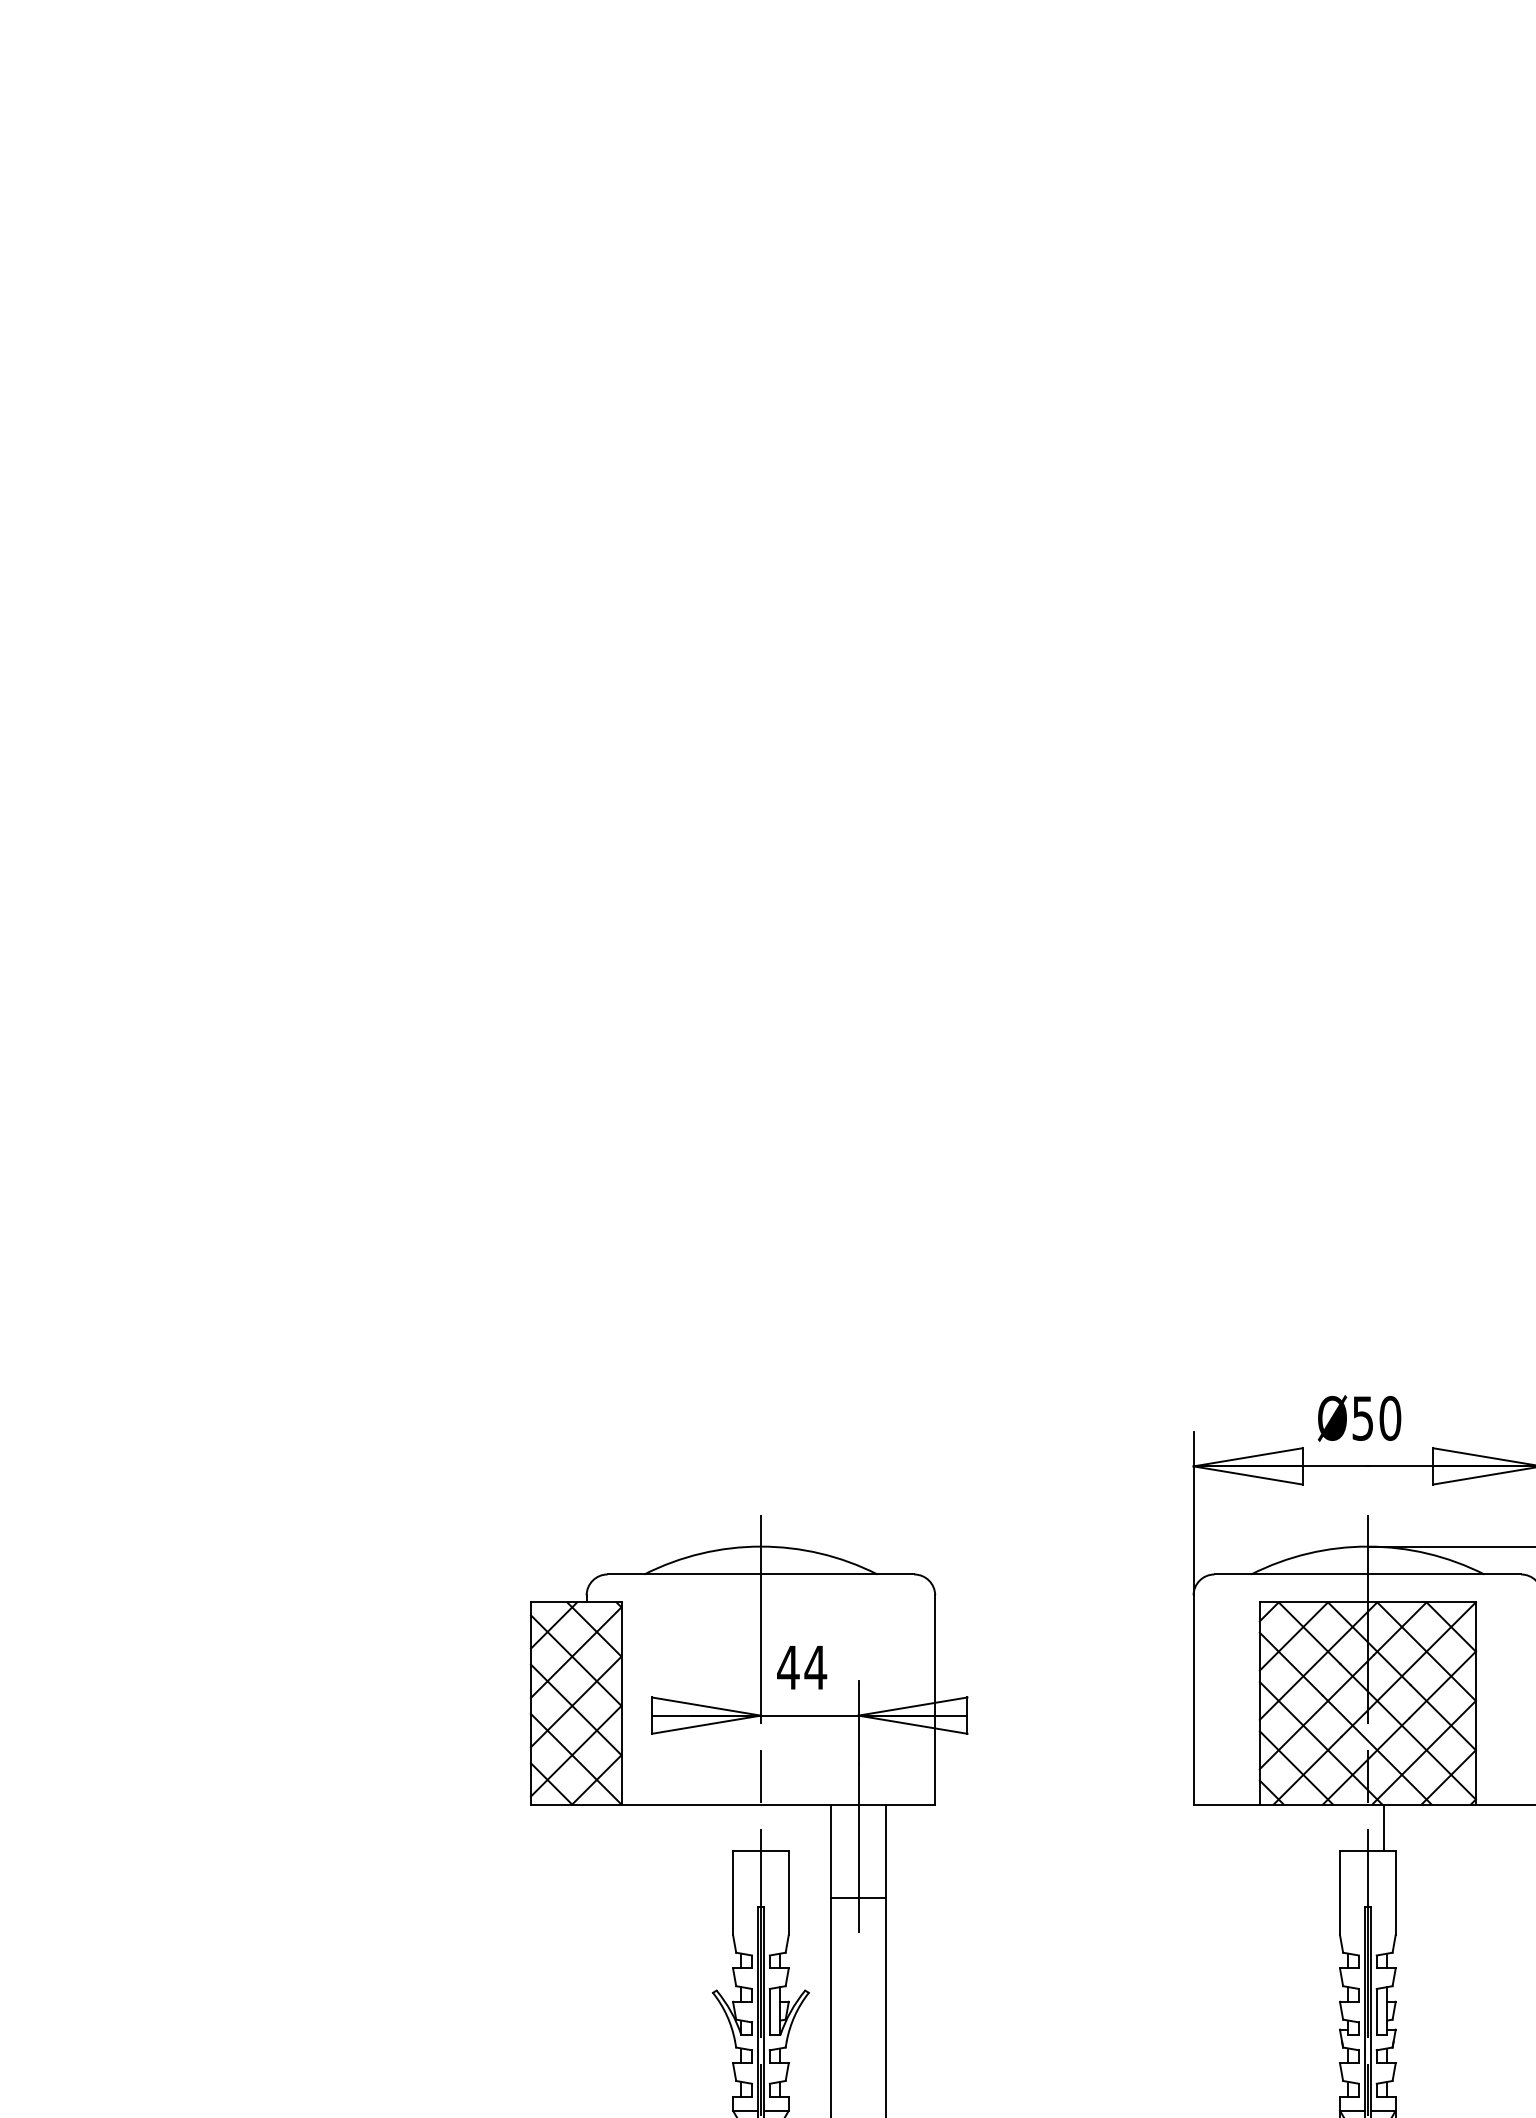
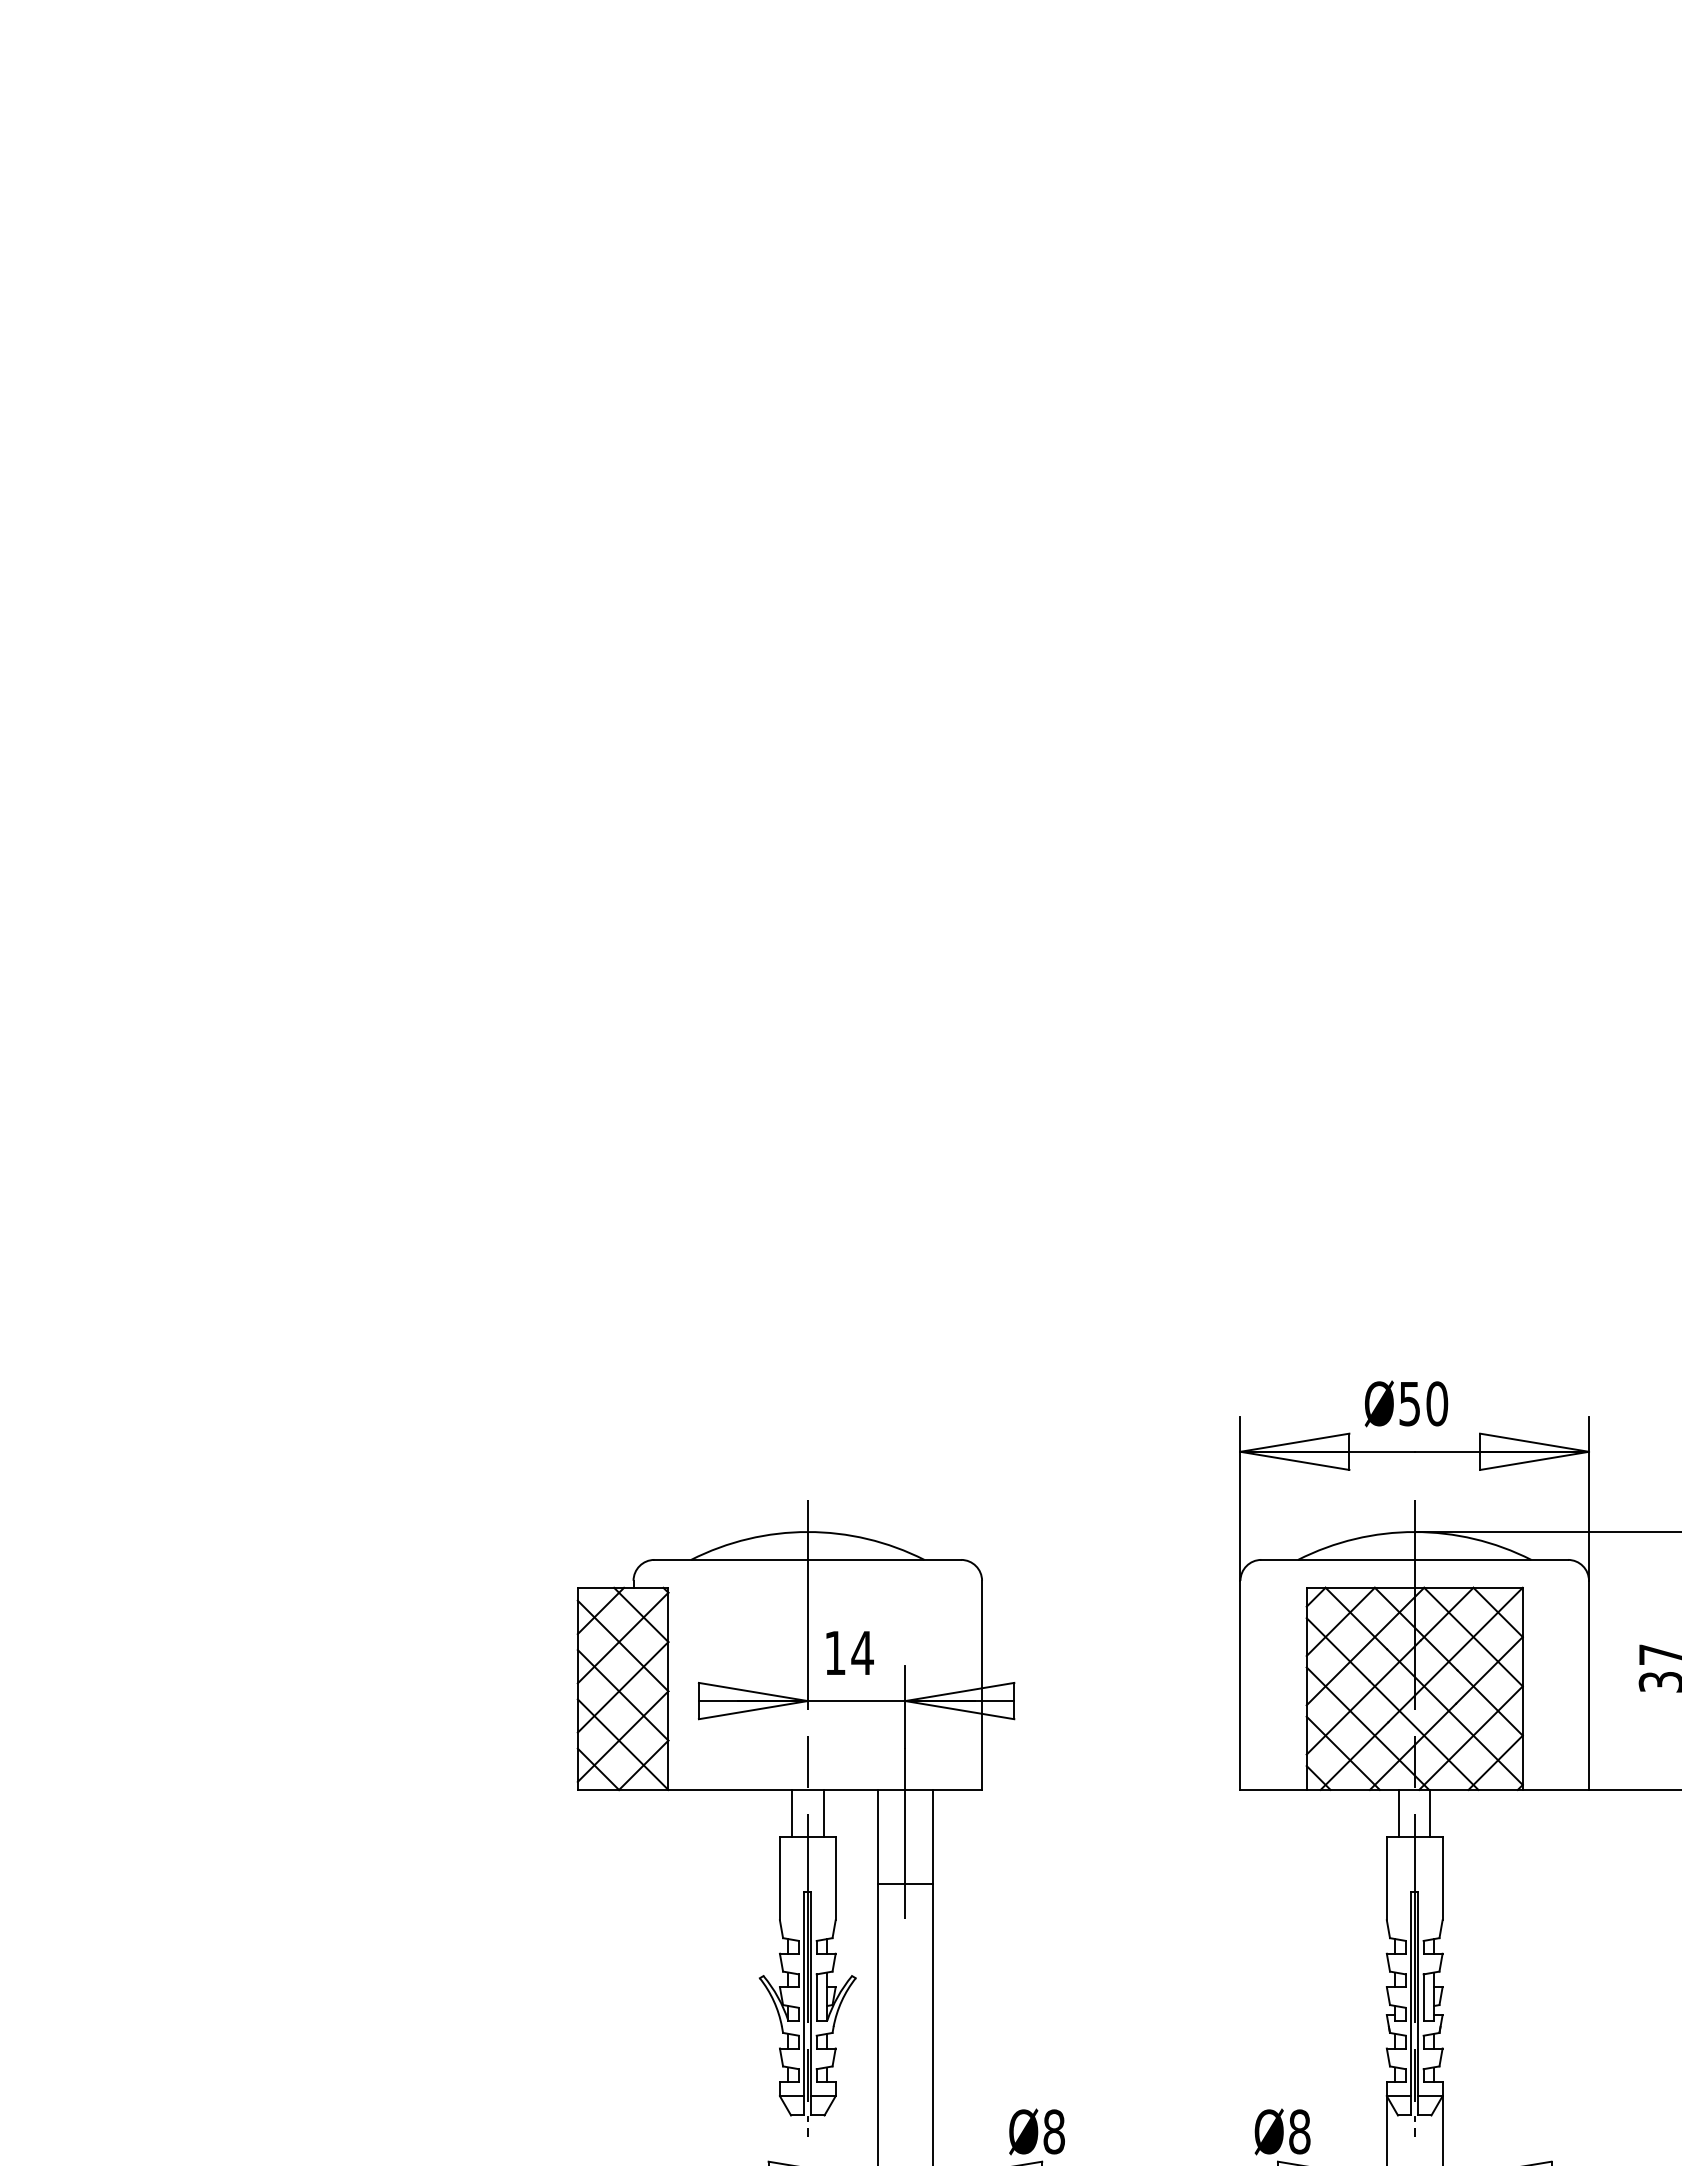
text: (787, 1667) -> (834, 1652), 44 -> 14
line: (745, 1827) -> (792, 1812), added
line: (776, 1827) -> (823, 1812), added
line: (1352, 1827) -> (1399, 1812), added

